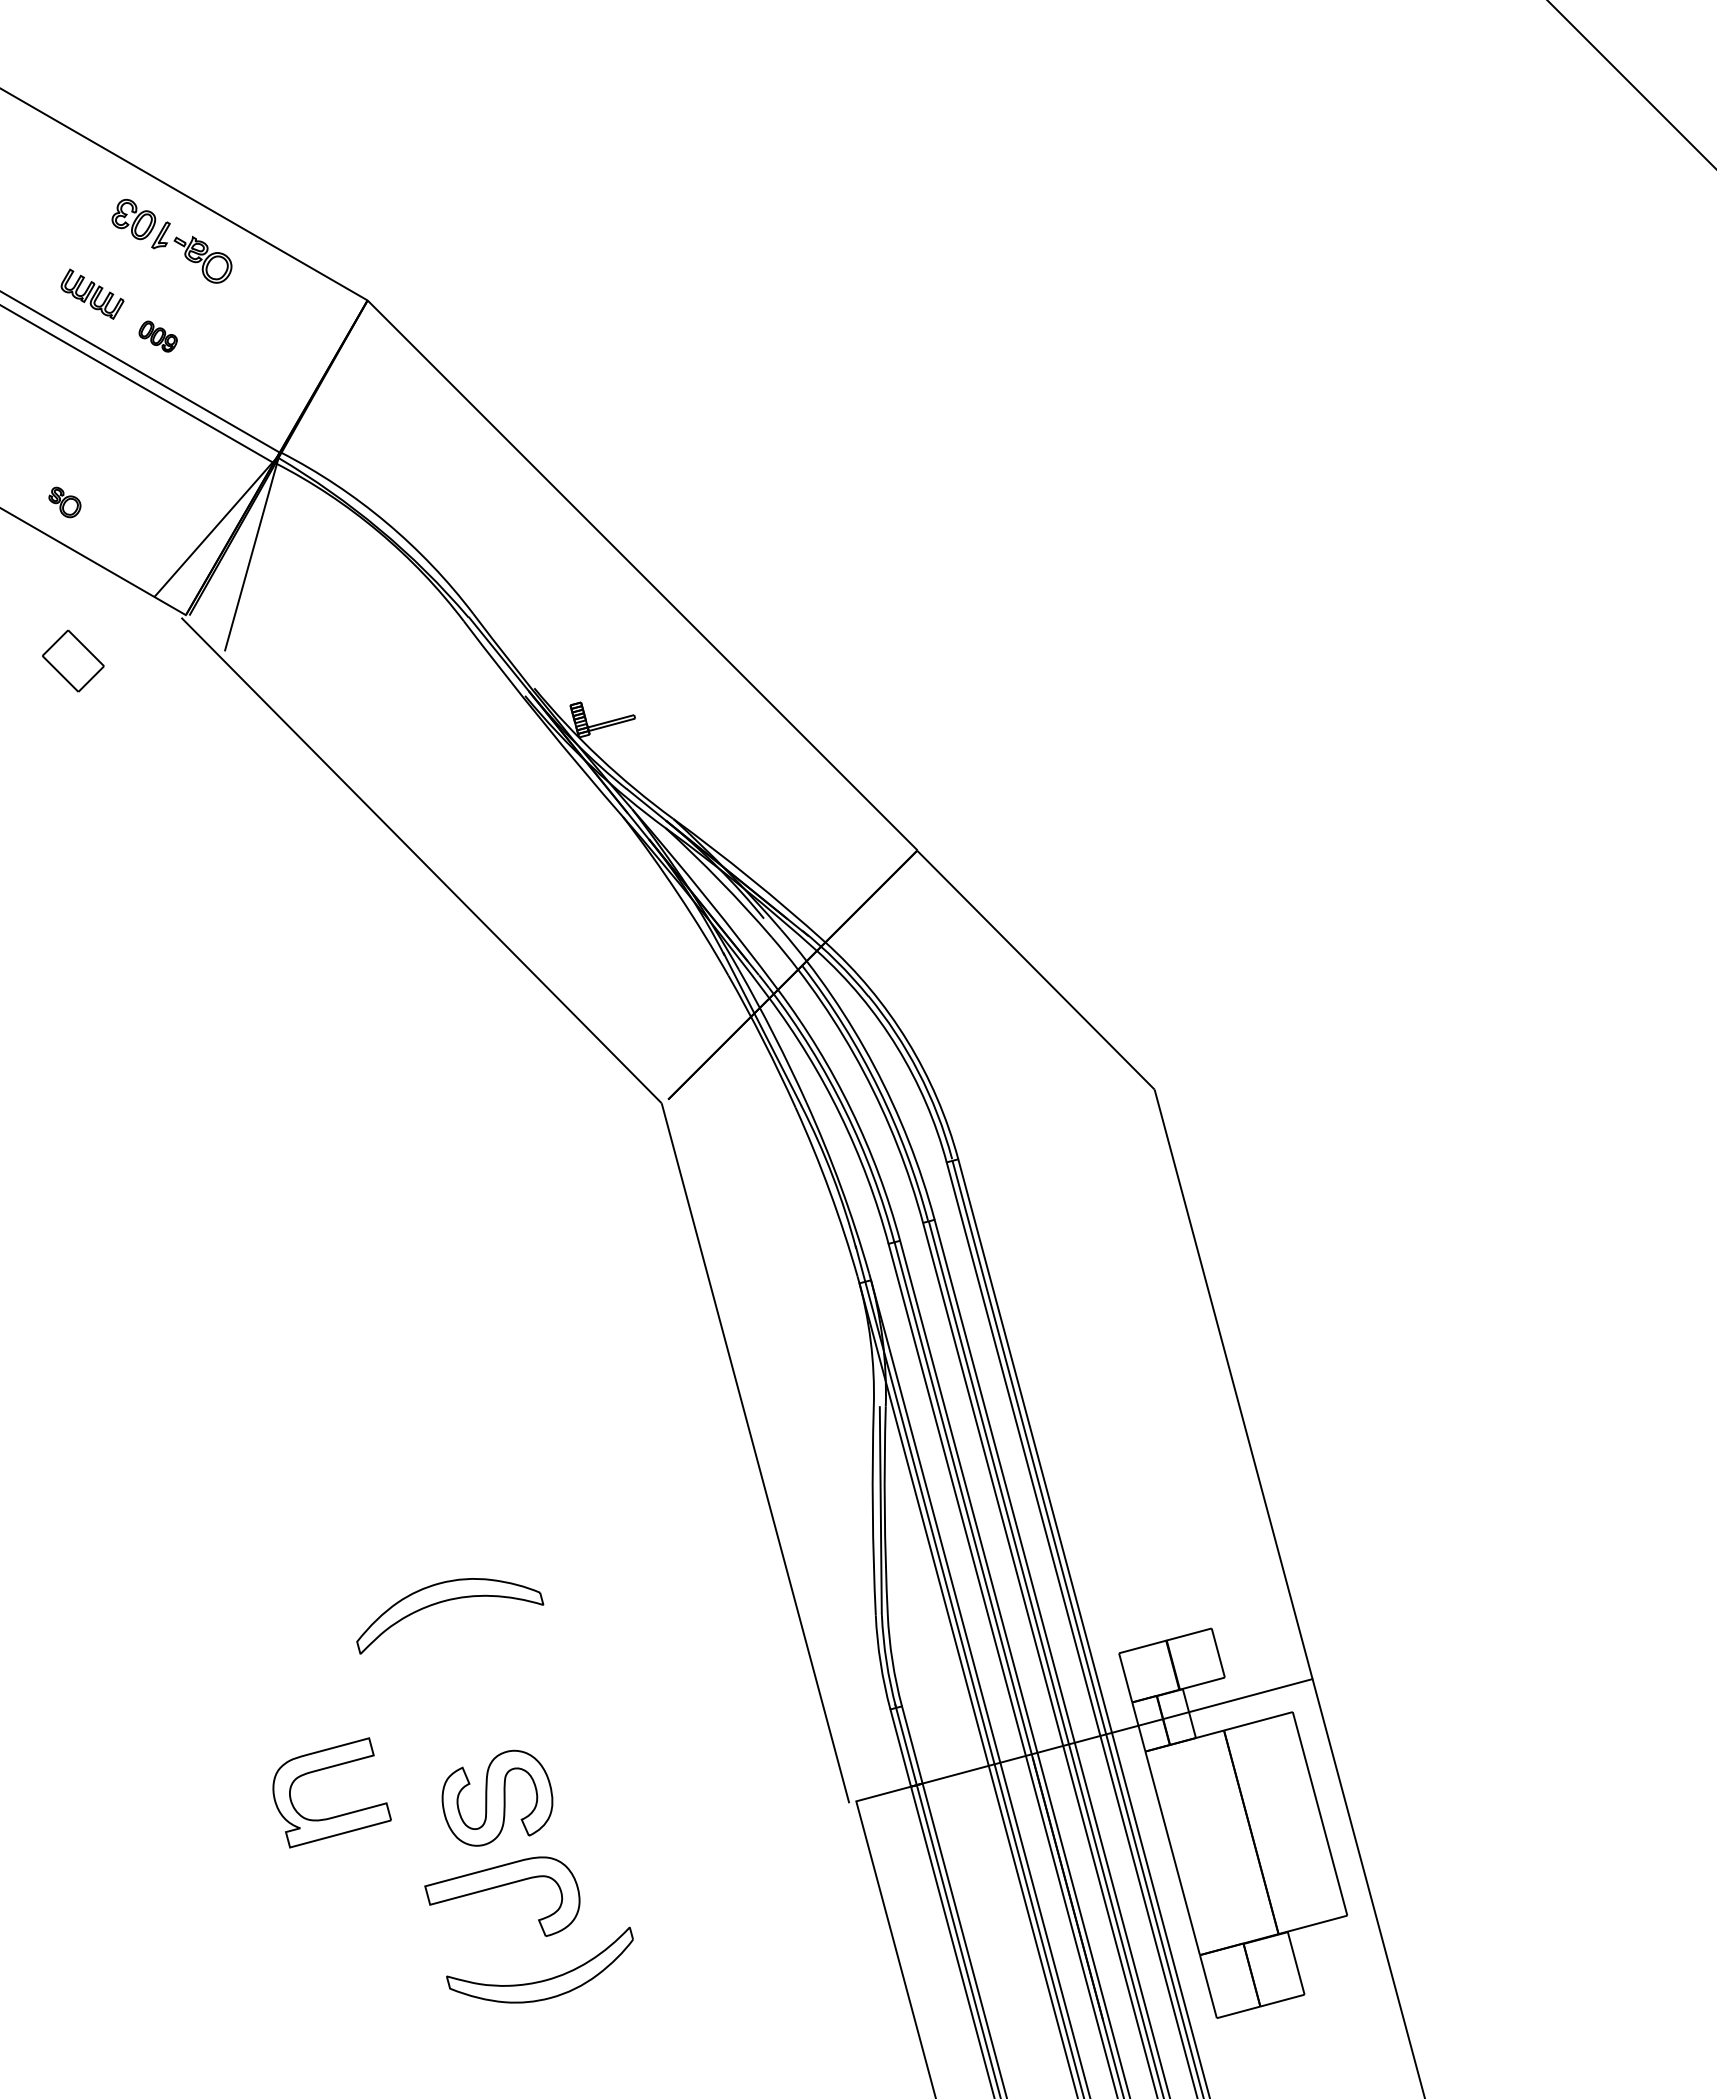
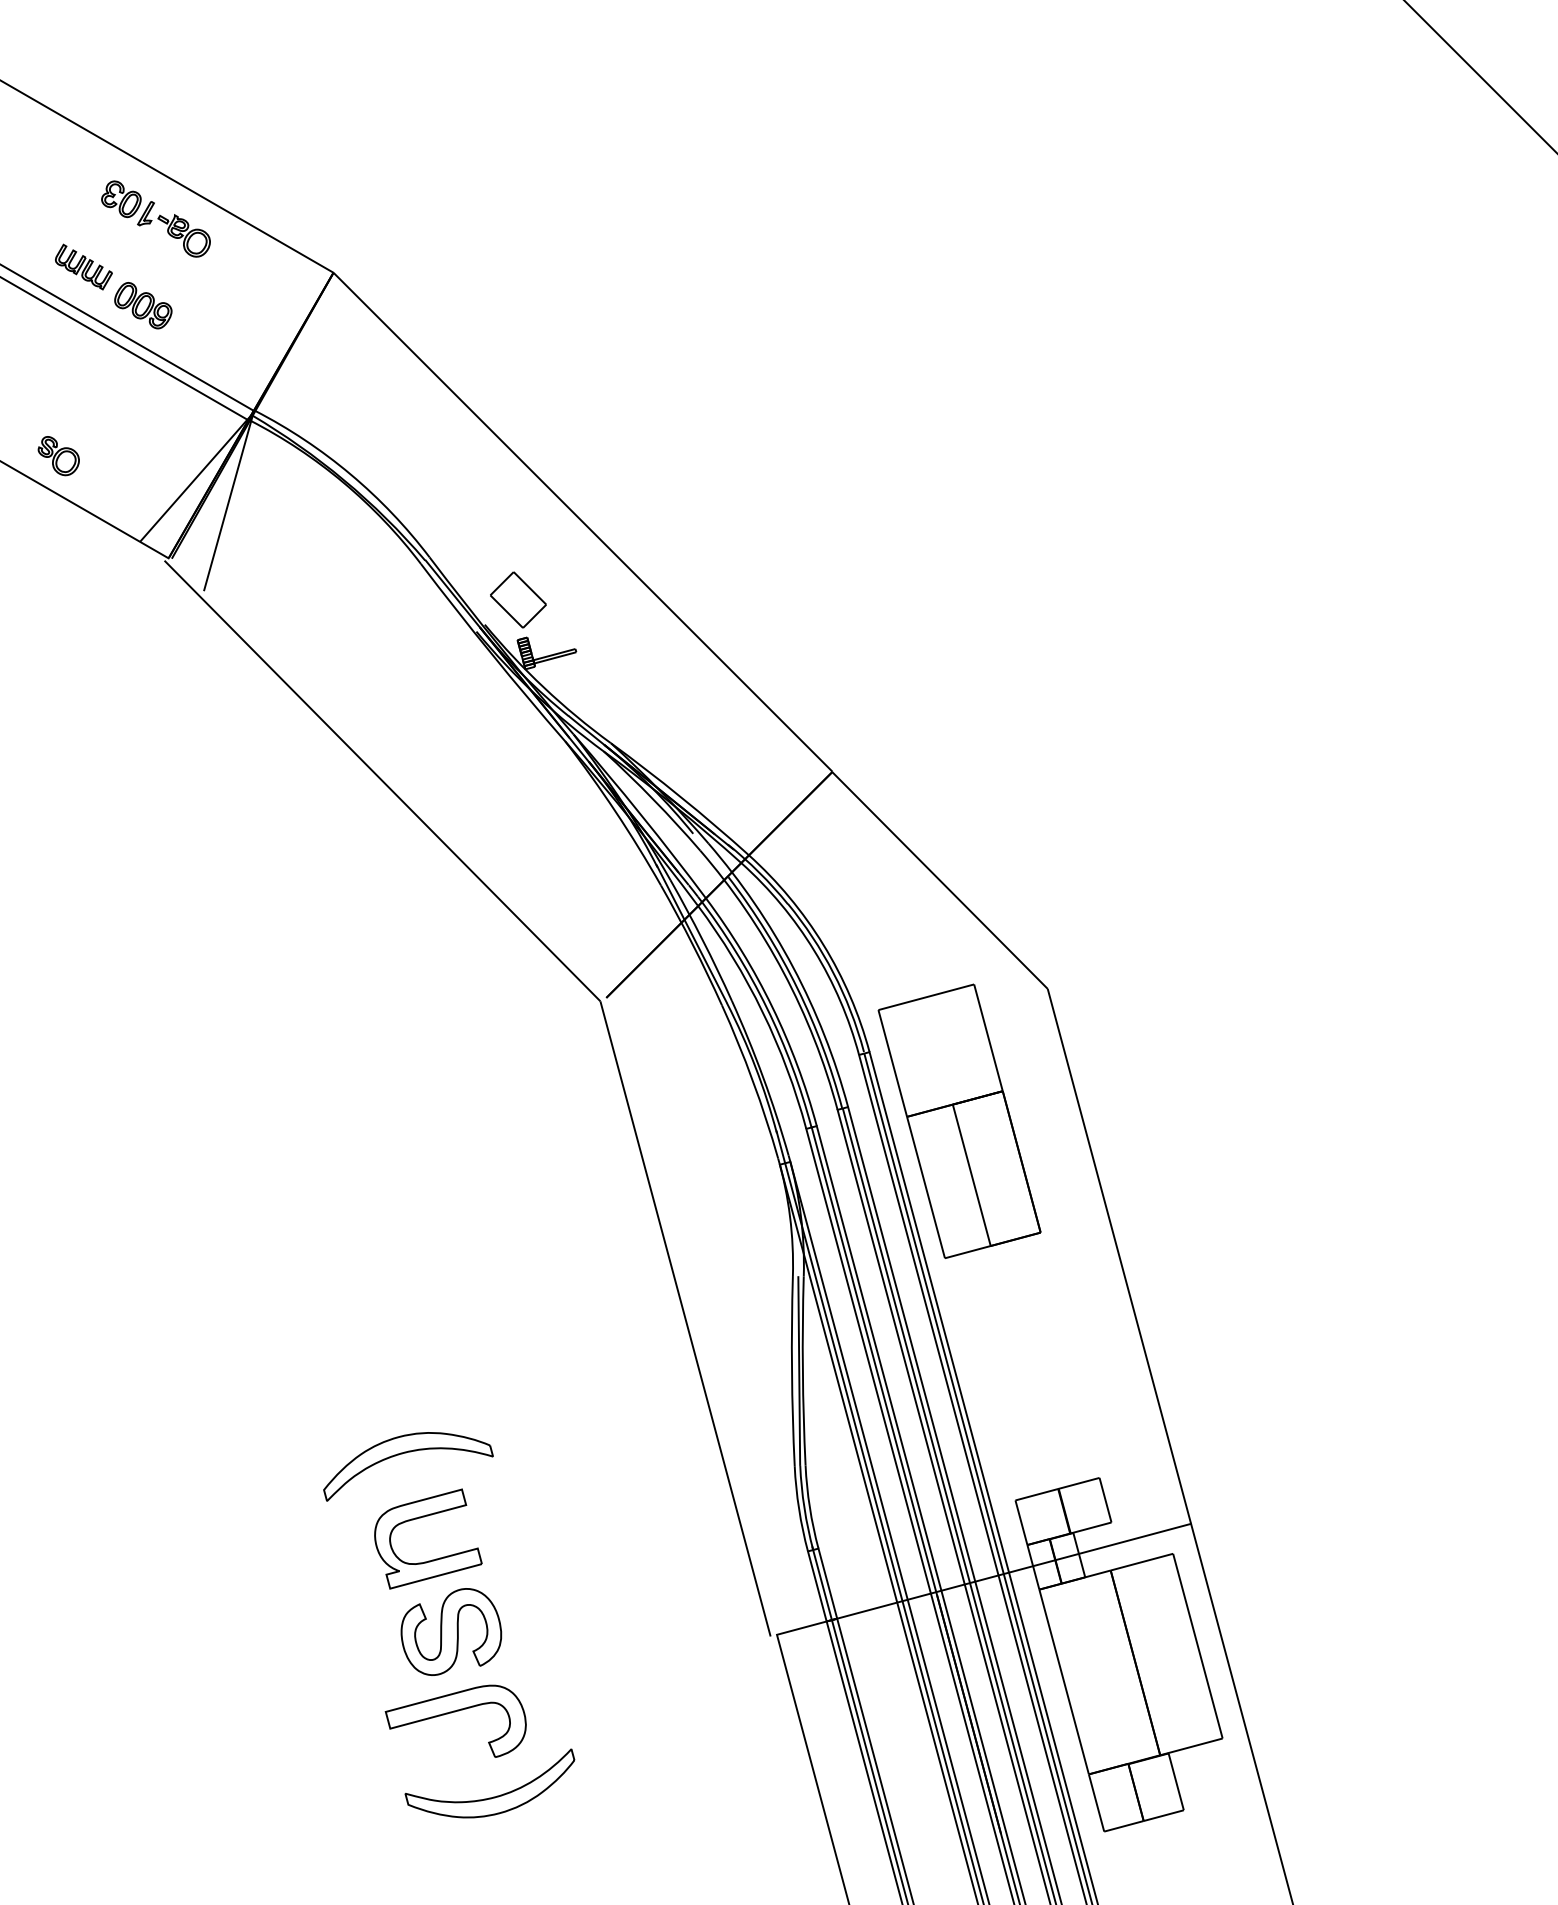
part: (158, 336) -> (143, 305), size x1.67
part: (64, 502) -> (58, 456), size x1.43
part: (73, 660) -> (518, 599), moved
part: (1057, 1235) -> (959, 1121), added
part: (336, 1815) -> (432, 1559), moved

